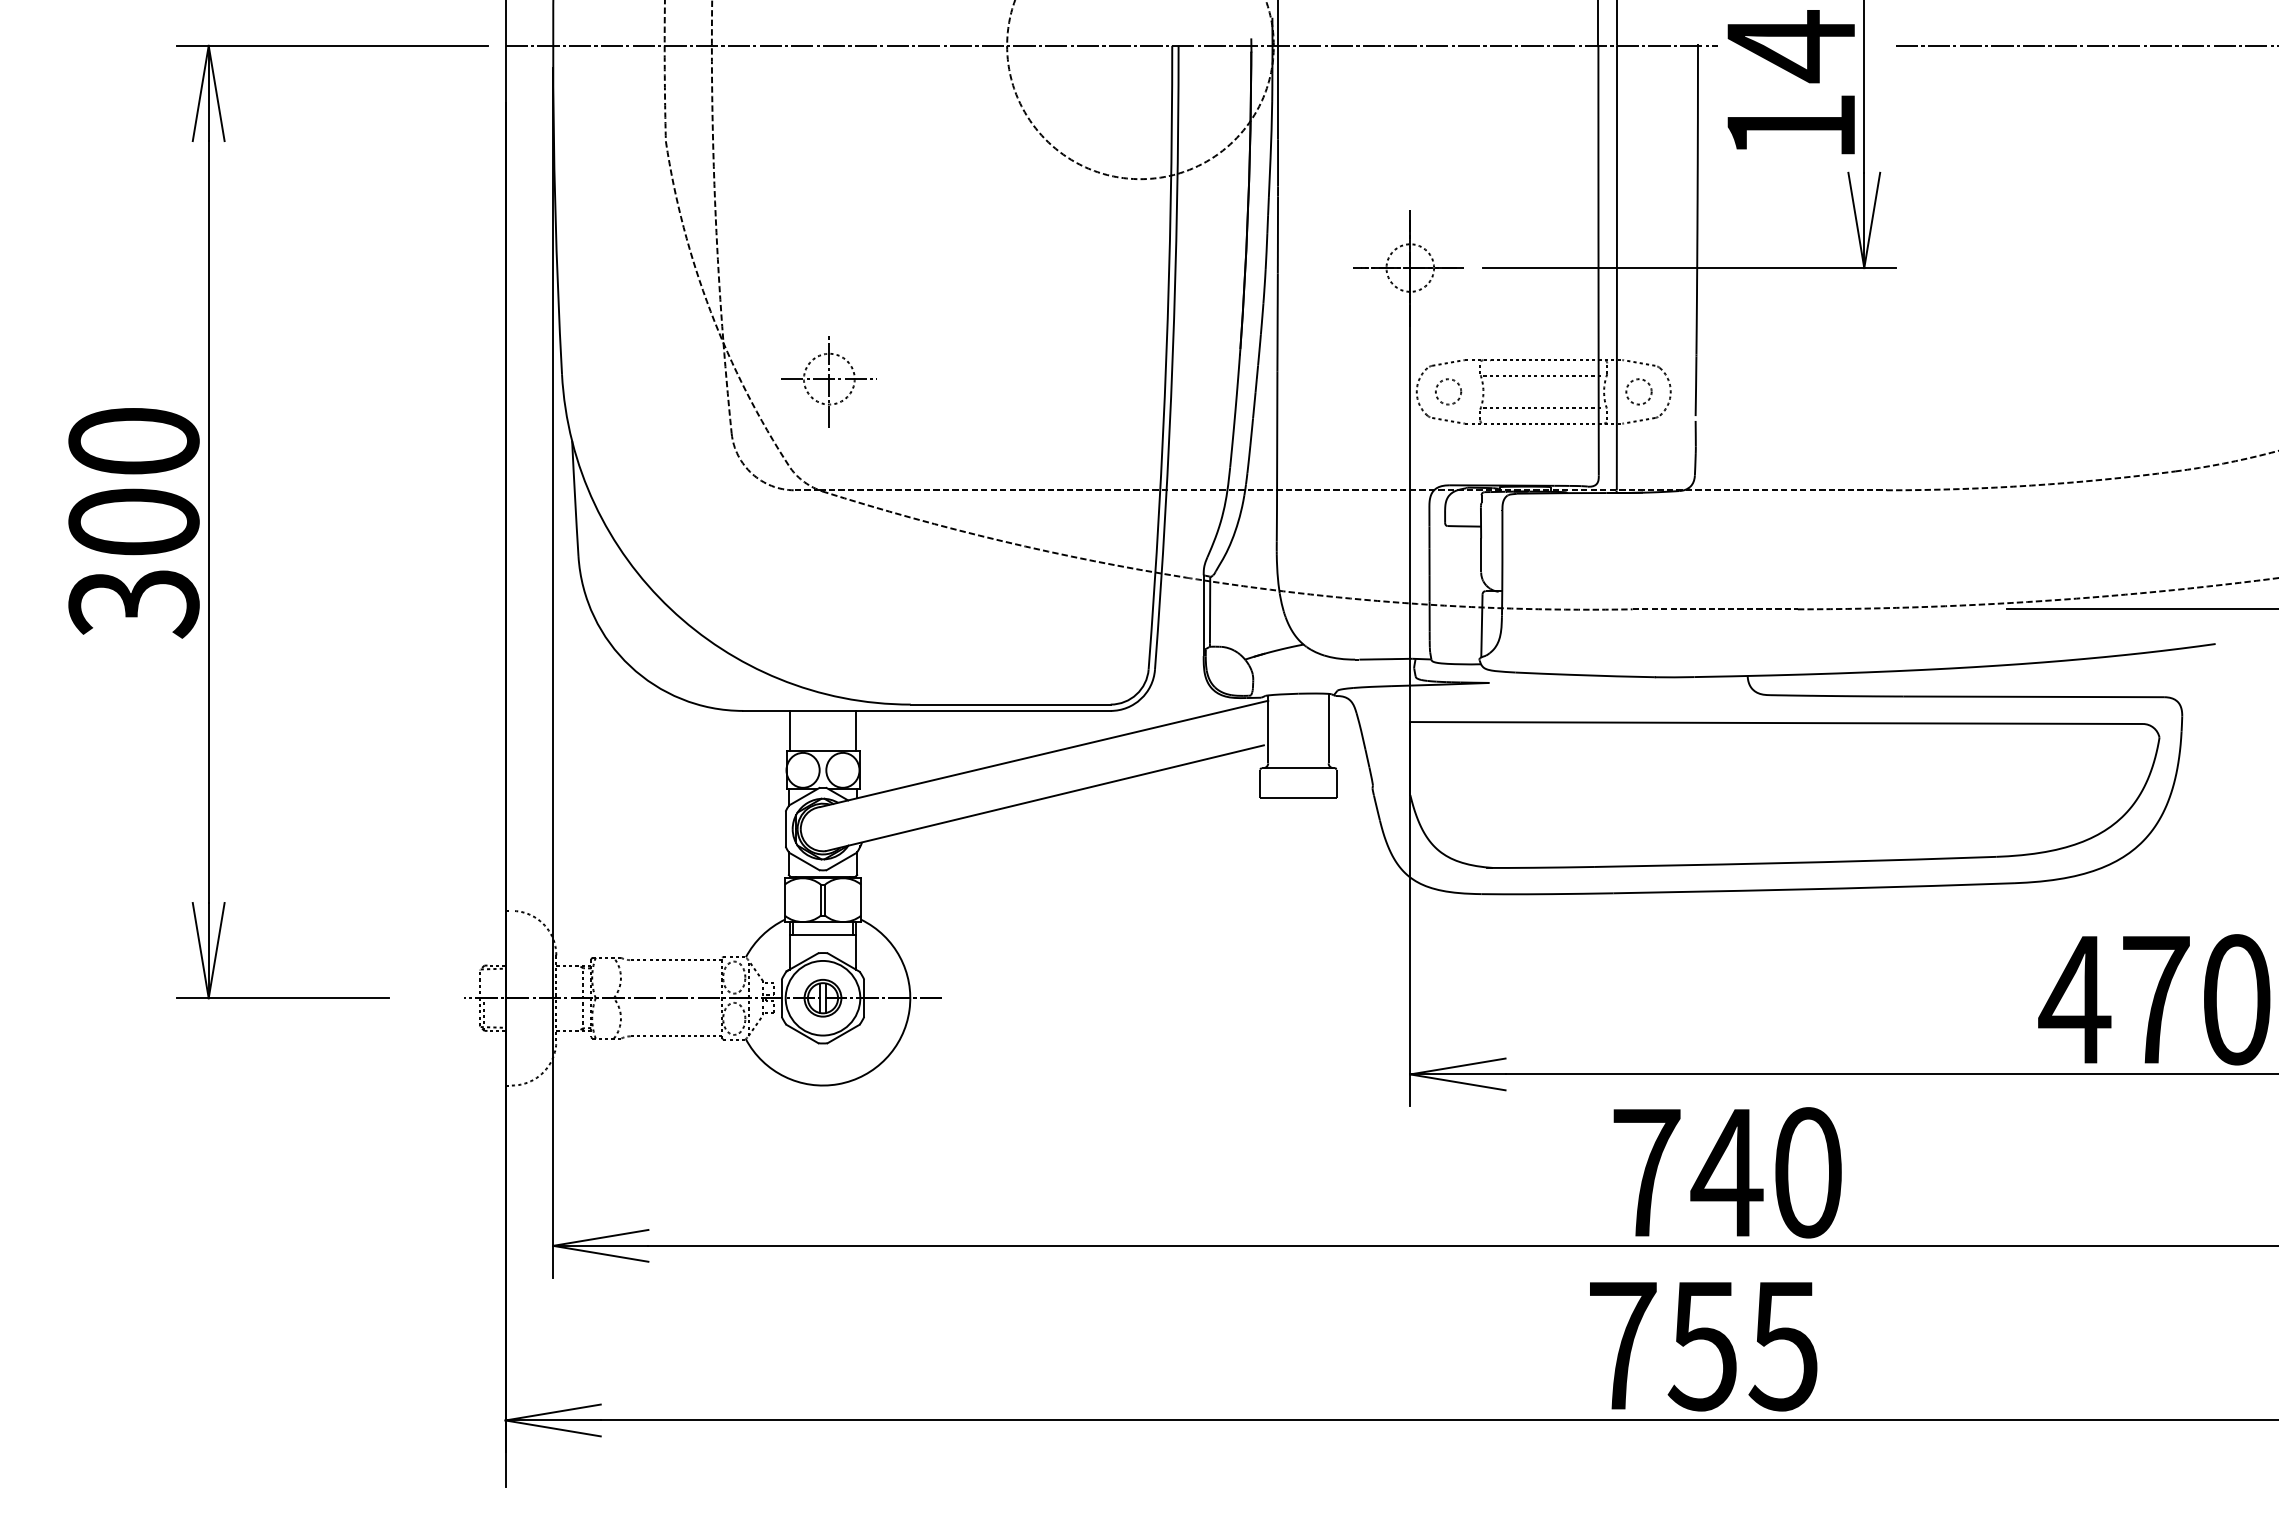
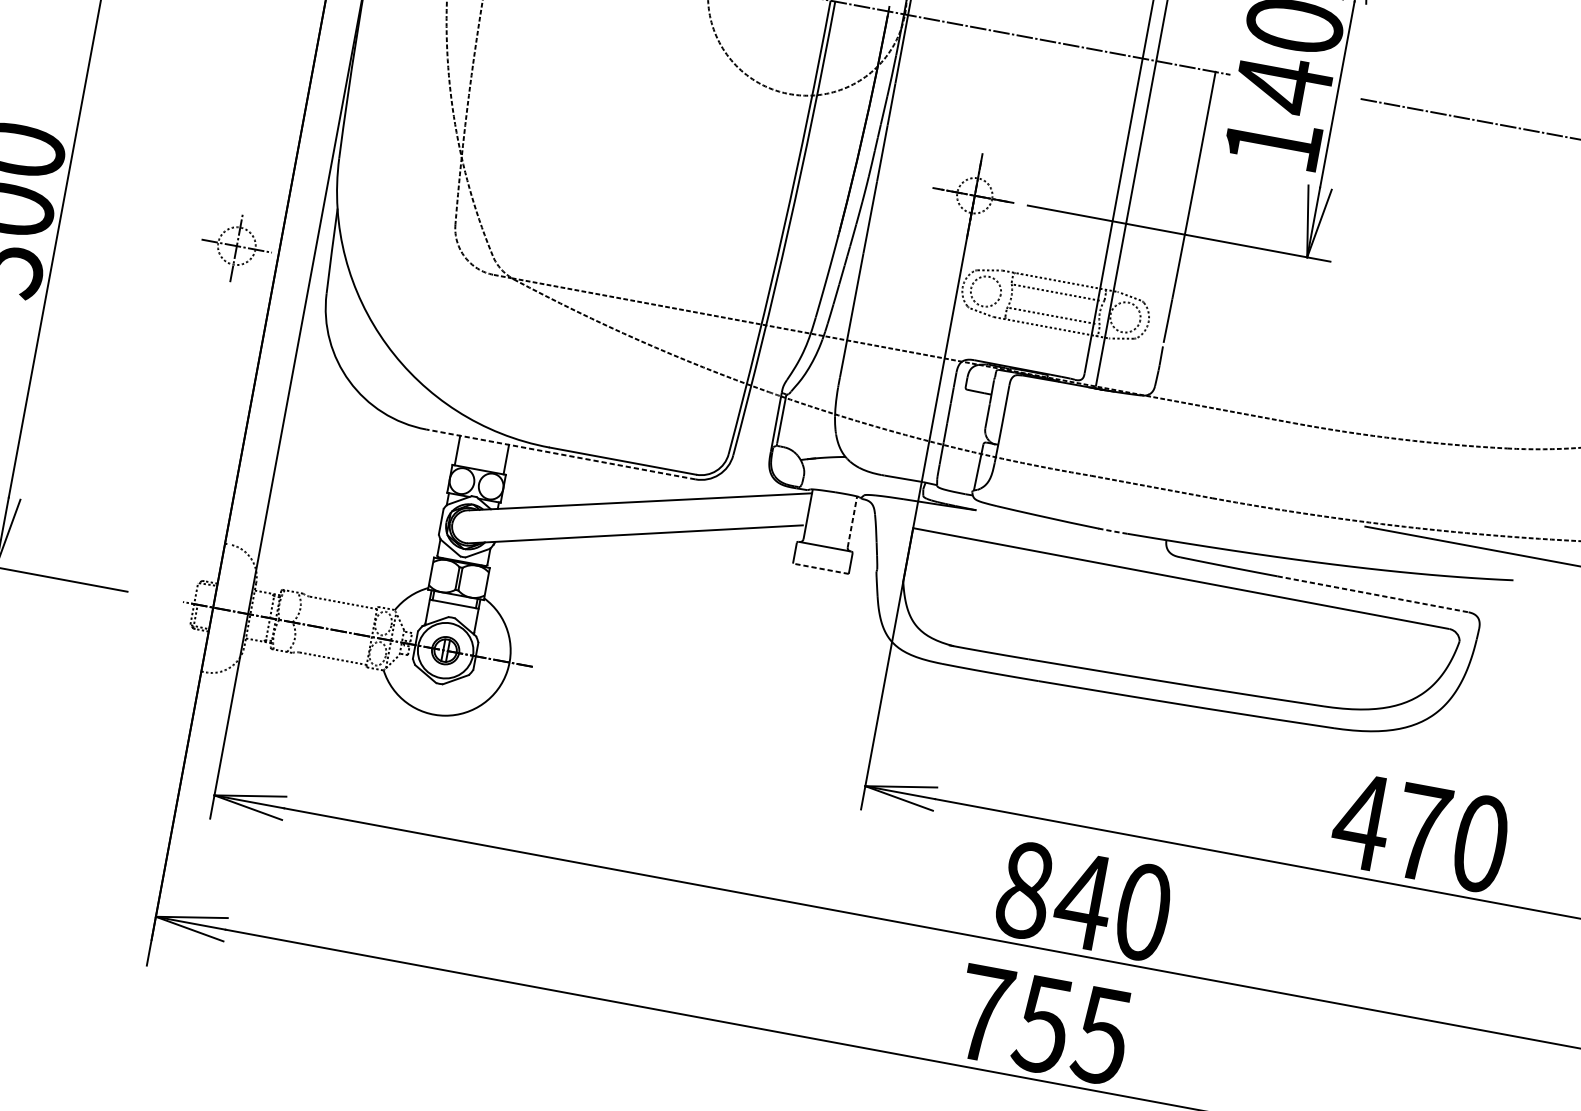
part: (828, 381) -> (235, 247), moved
circle: (1448, 391) -> (986, 291), size x1.6
circle: (1638, 391) -> (1125, 317), size x1.6
line: (1674, 677) -> (1112, 531), solid -> dashed
line: (2034, 696) -> (1373, 594), solid -> dashed
line: (926, 710) -> (560, 454), solid -> dashed
line: (1328, 728) -> (852, 521), solid -> dashed
line: (1297, 798) -> (820, 568), solid -> dashed
text: (1646, 1172) -> (1025, 890), 740 -> 840

